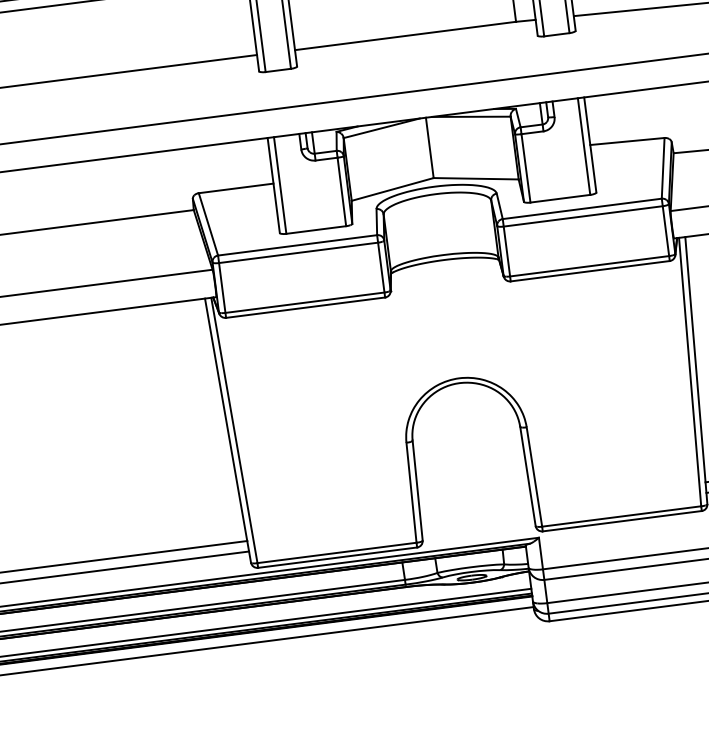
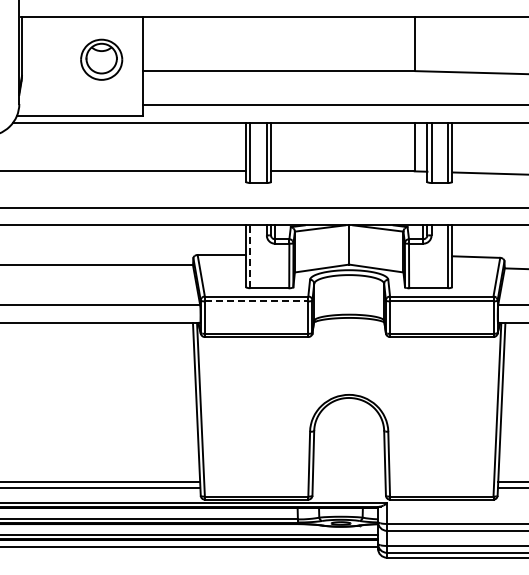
line: (280, 185) -> (250, 256), solid -> dashed
line: (298, 253) -> (256, 301), solid -> dashed

